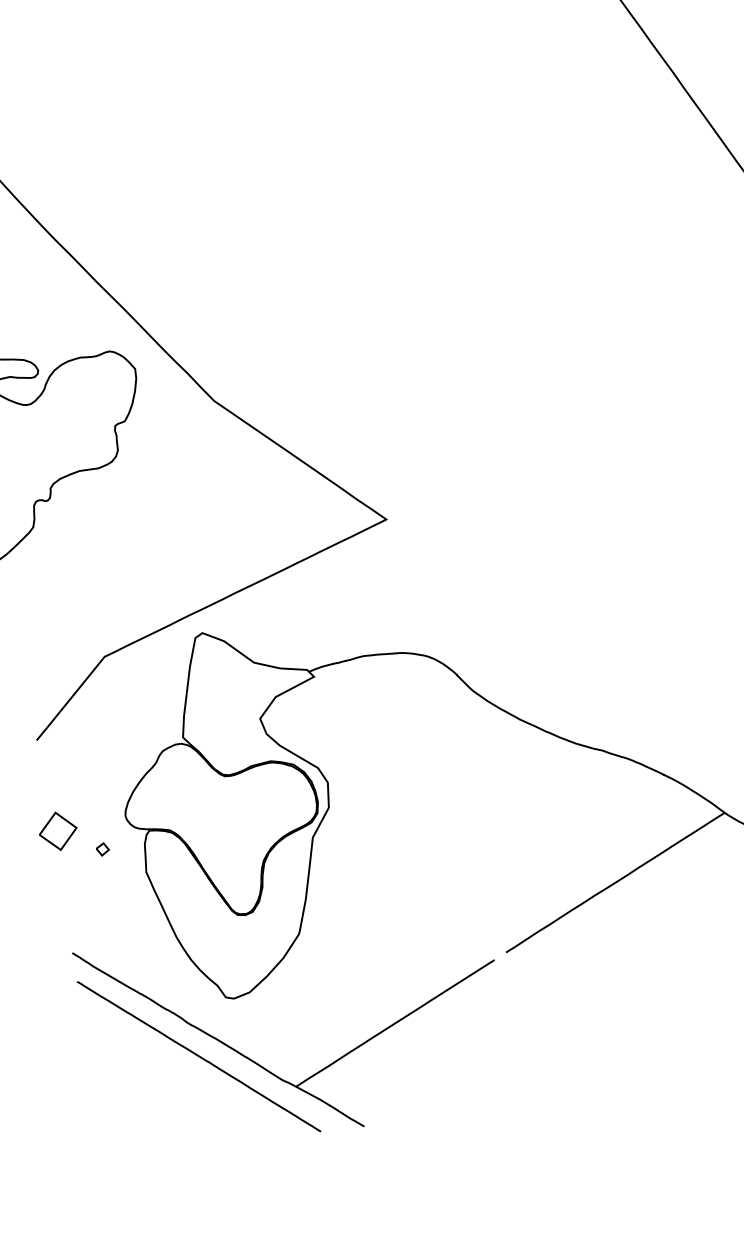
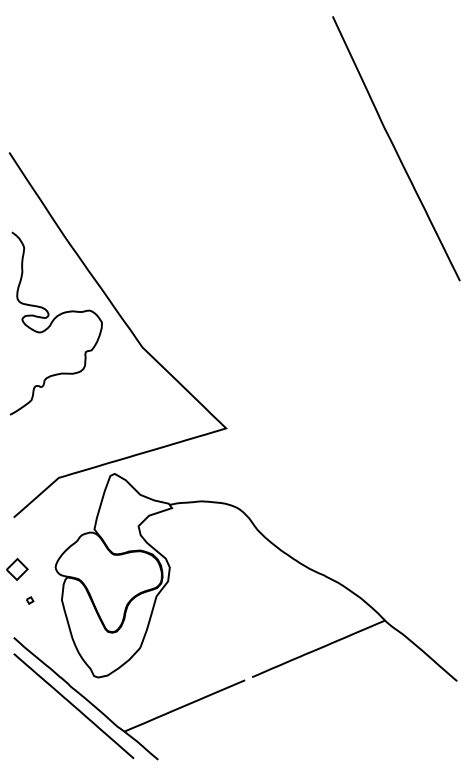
part: (103, 849) -> (30, 600), moved

